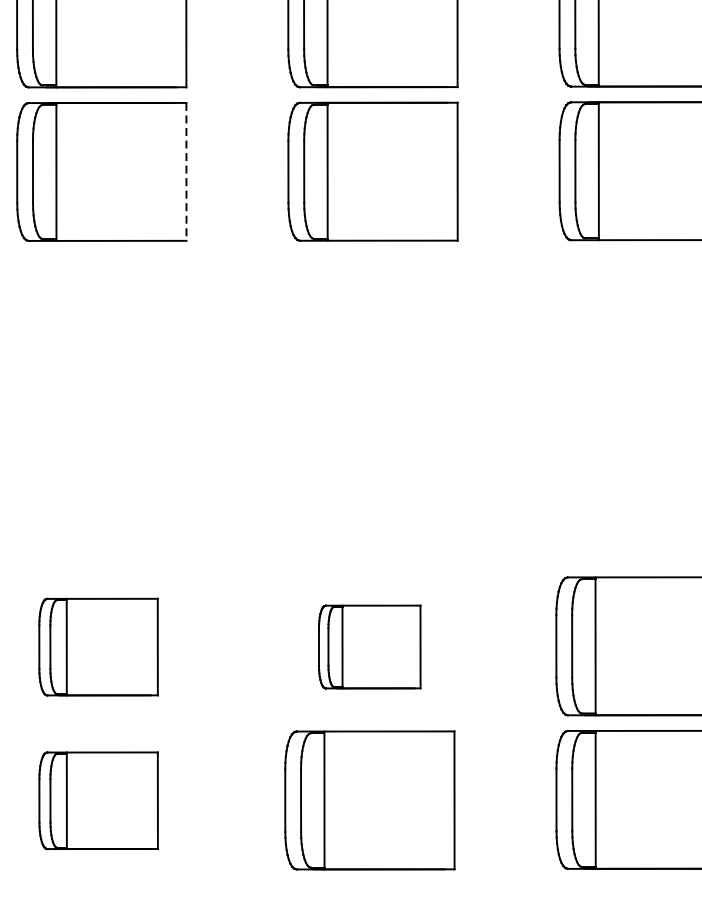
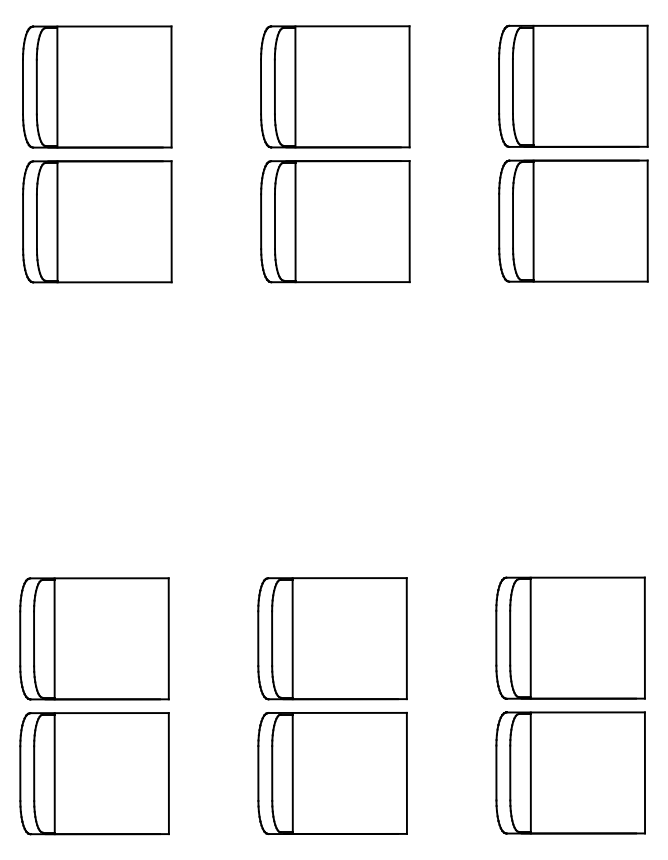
line: (186, 171) -> (171, 221), dashed -> solid
part: (98, 646) -> (94, 638), size x1.43
part: (369, 646) -> (332, 638), size x1.67
part: (98, 800) -> (94, 773), size x1.43

